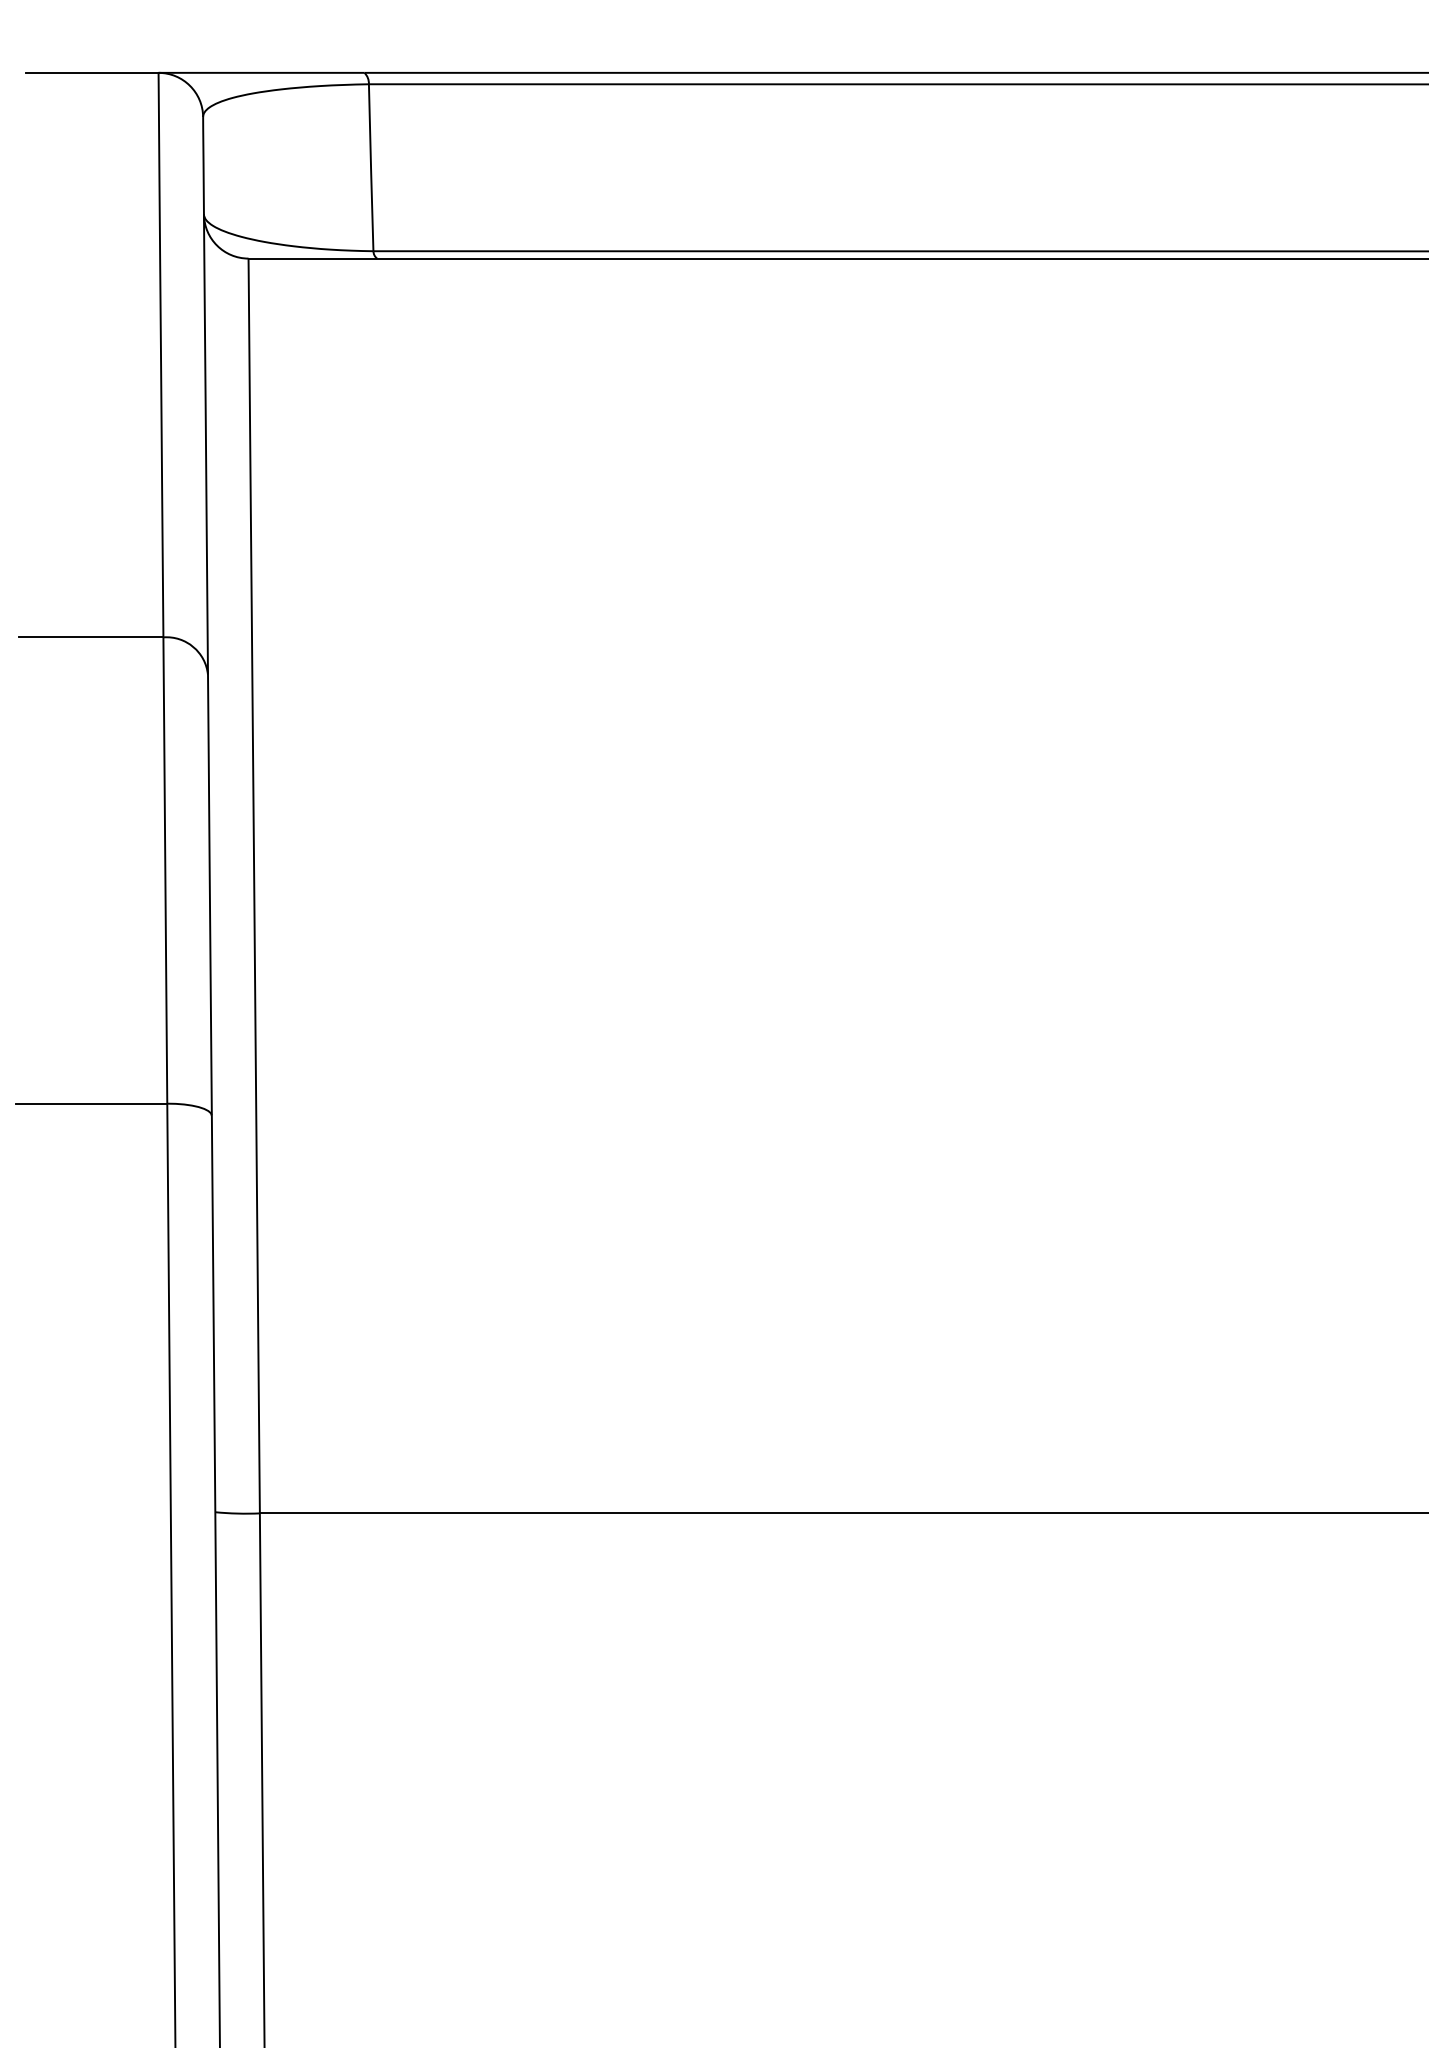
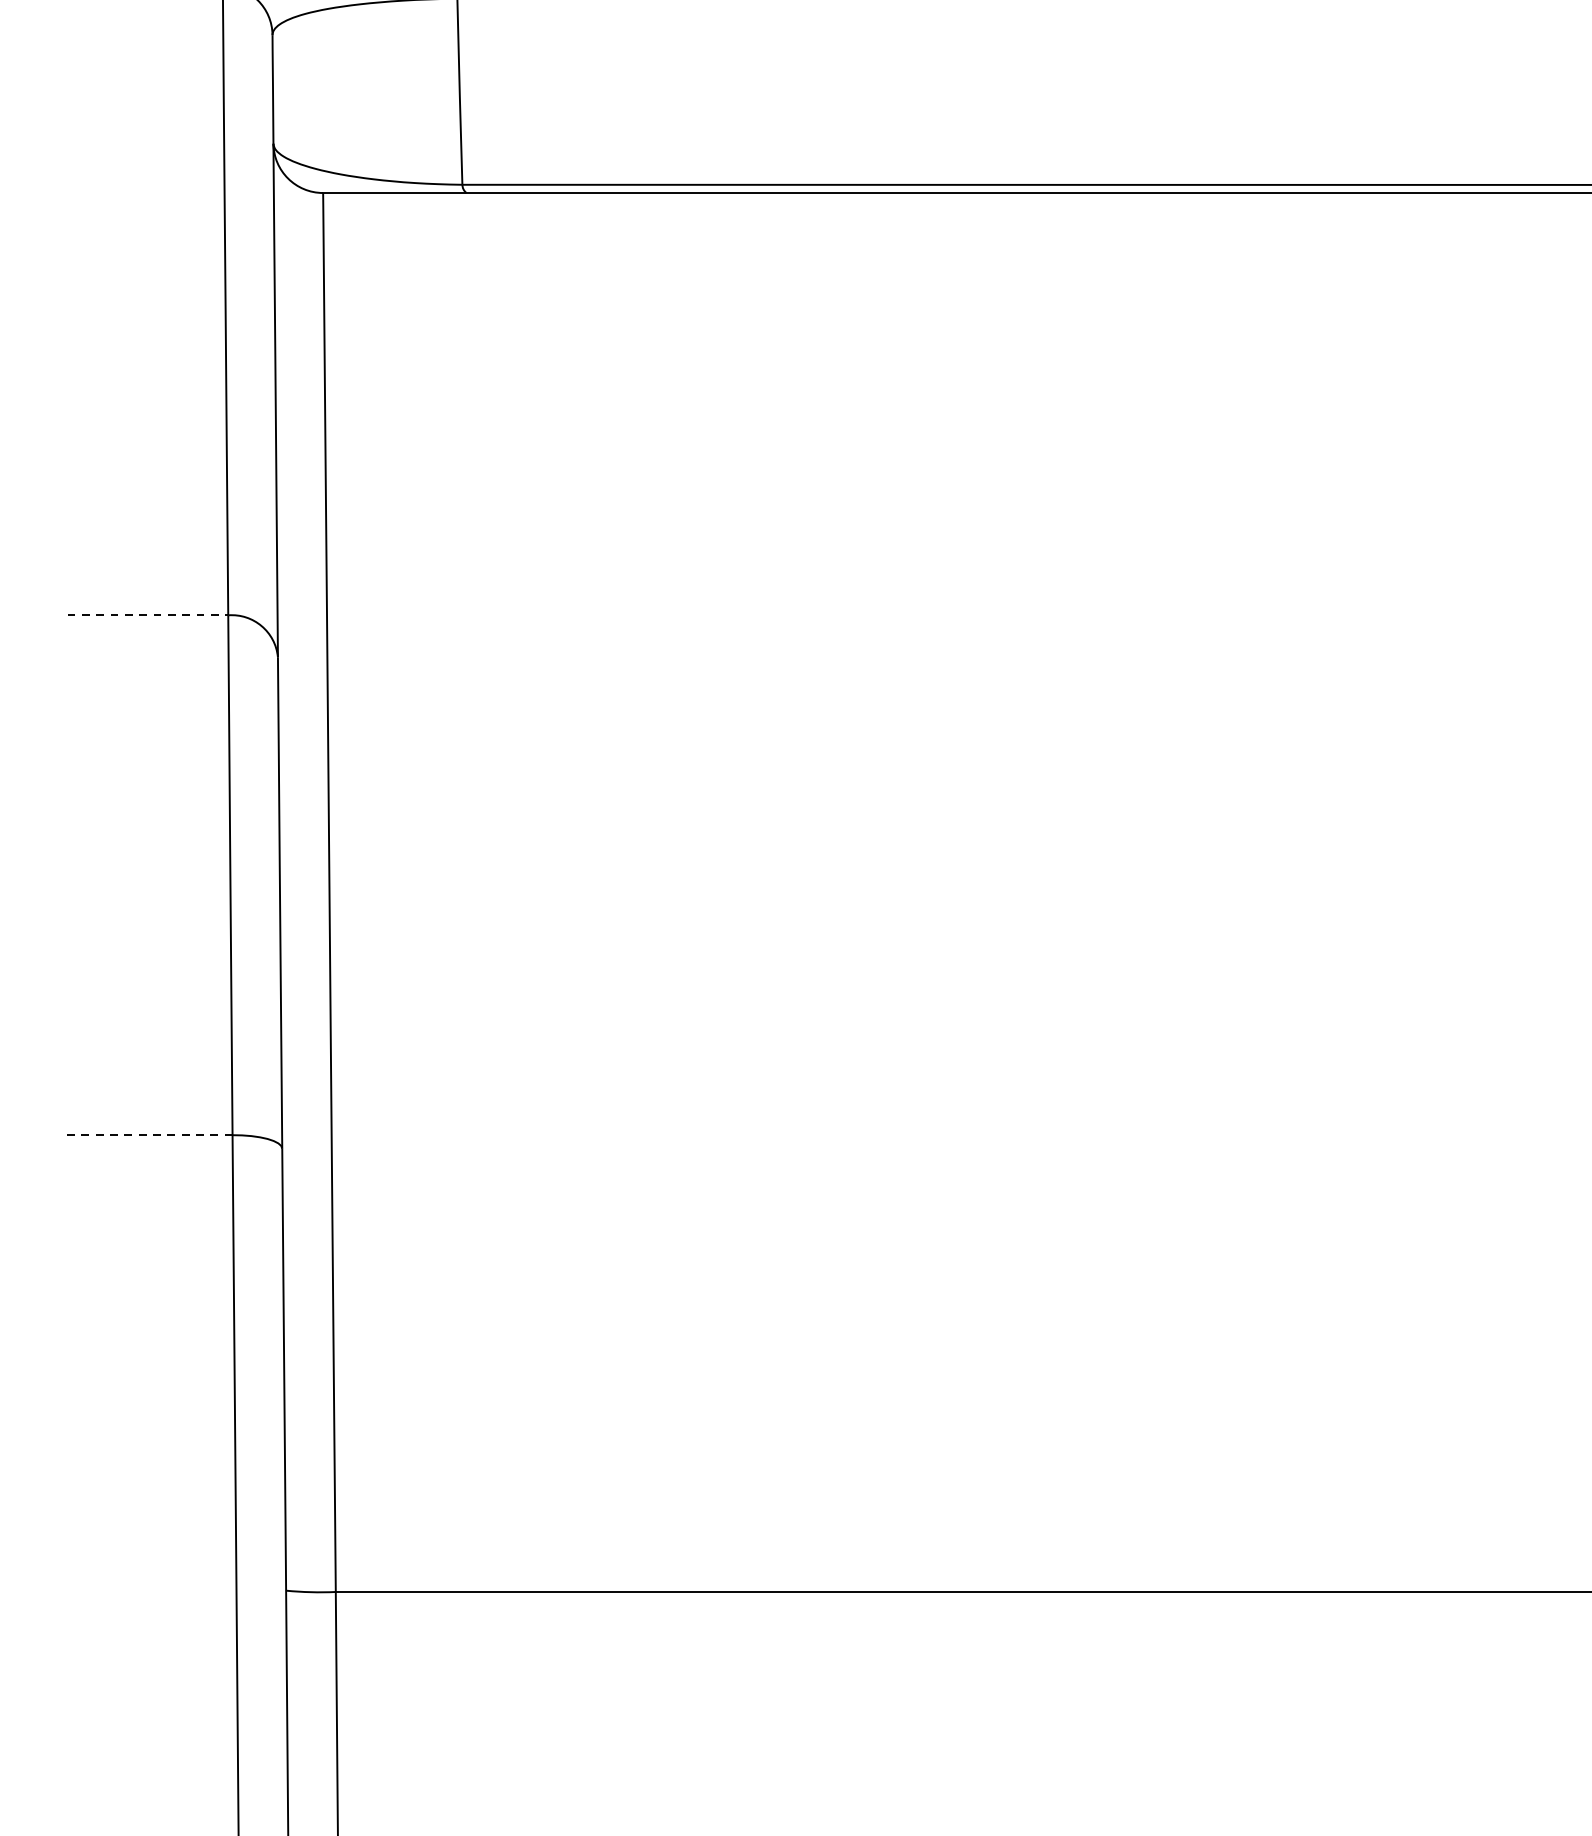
line: (91, 637) -> (148, 615), solid -> dashed
line: (91, 1103) -> (148, 1134), solid -> dashed

